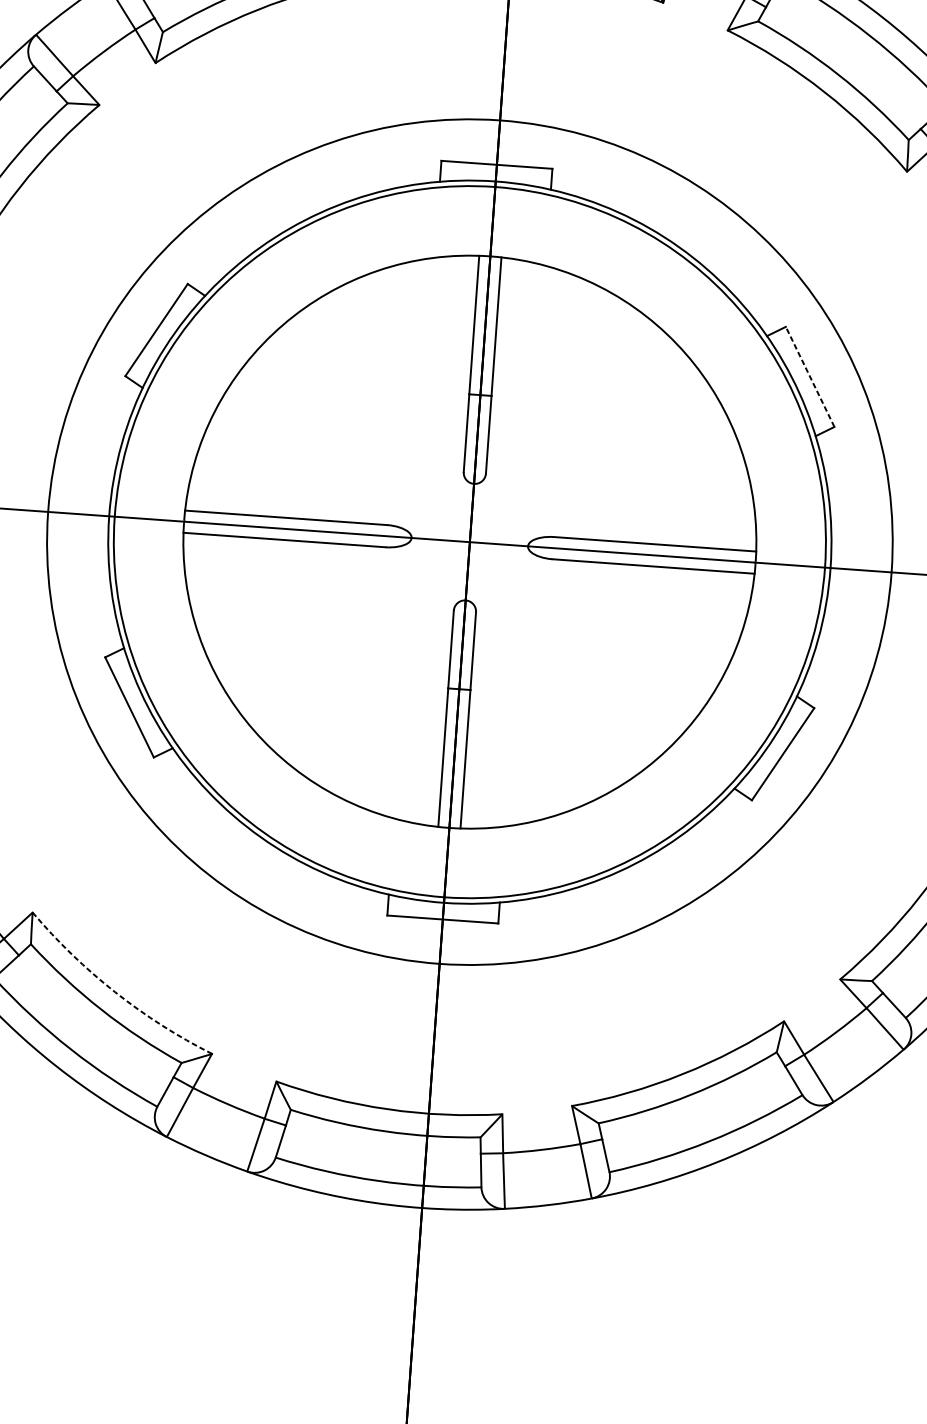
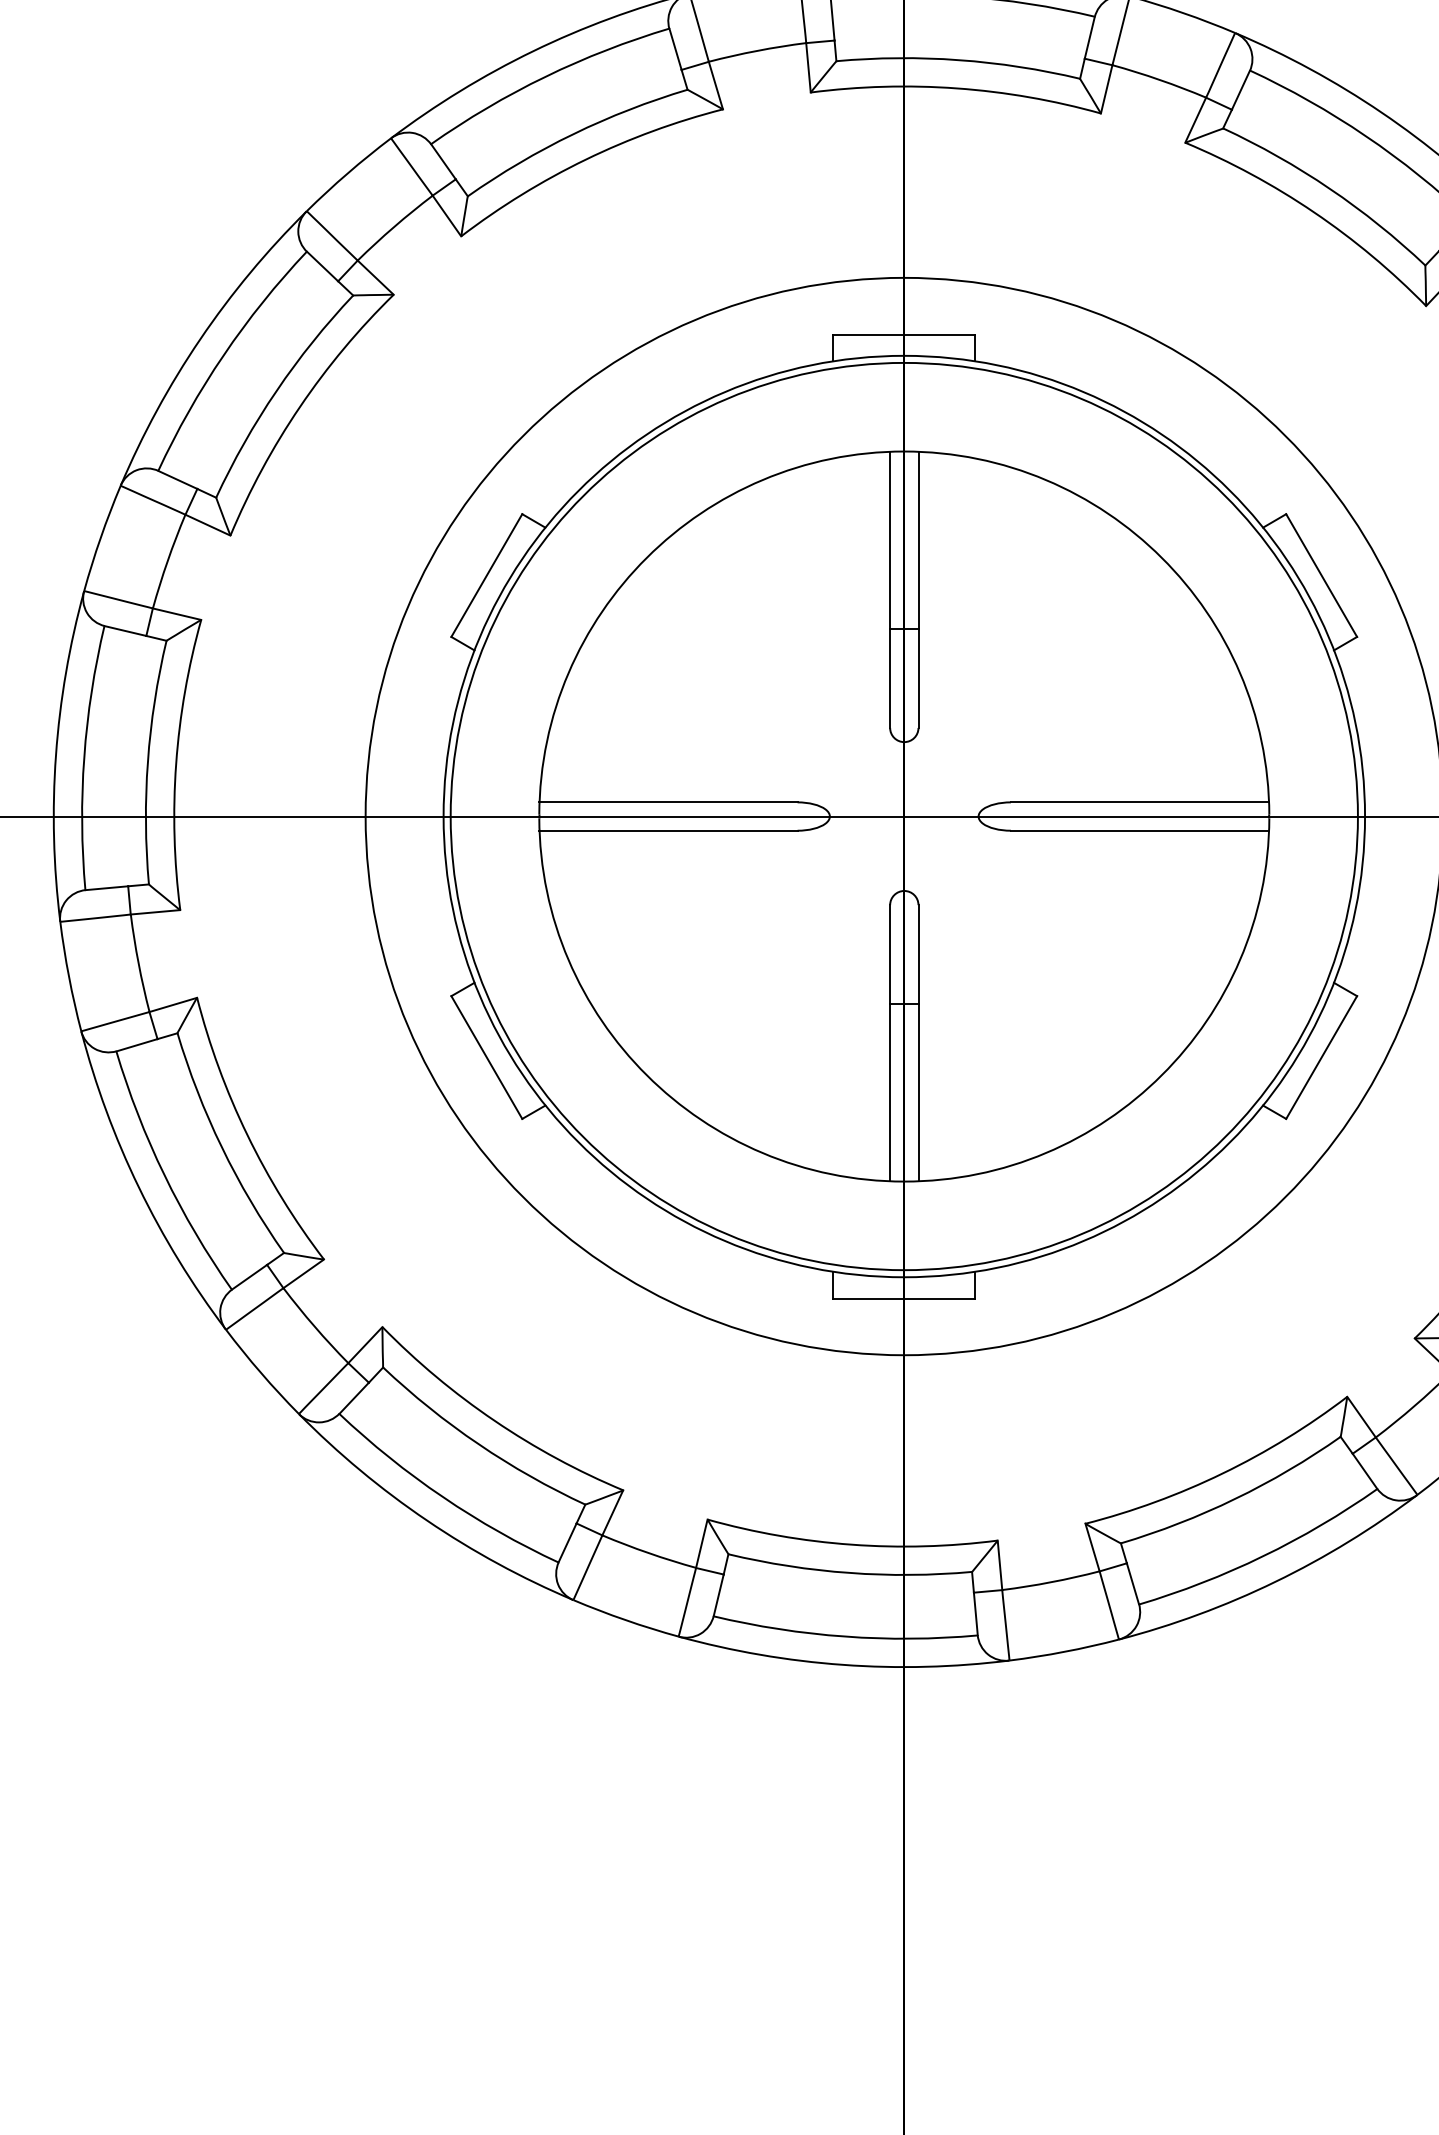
line: (810, 376) -> (1321, 575), dashed -> solid
arc: (115, 991) -> (494, 1420), dashed -> solid

